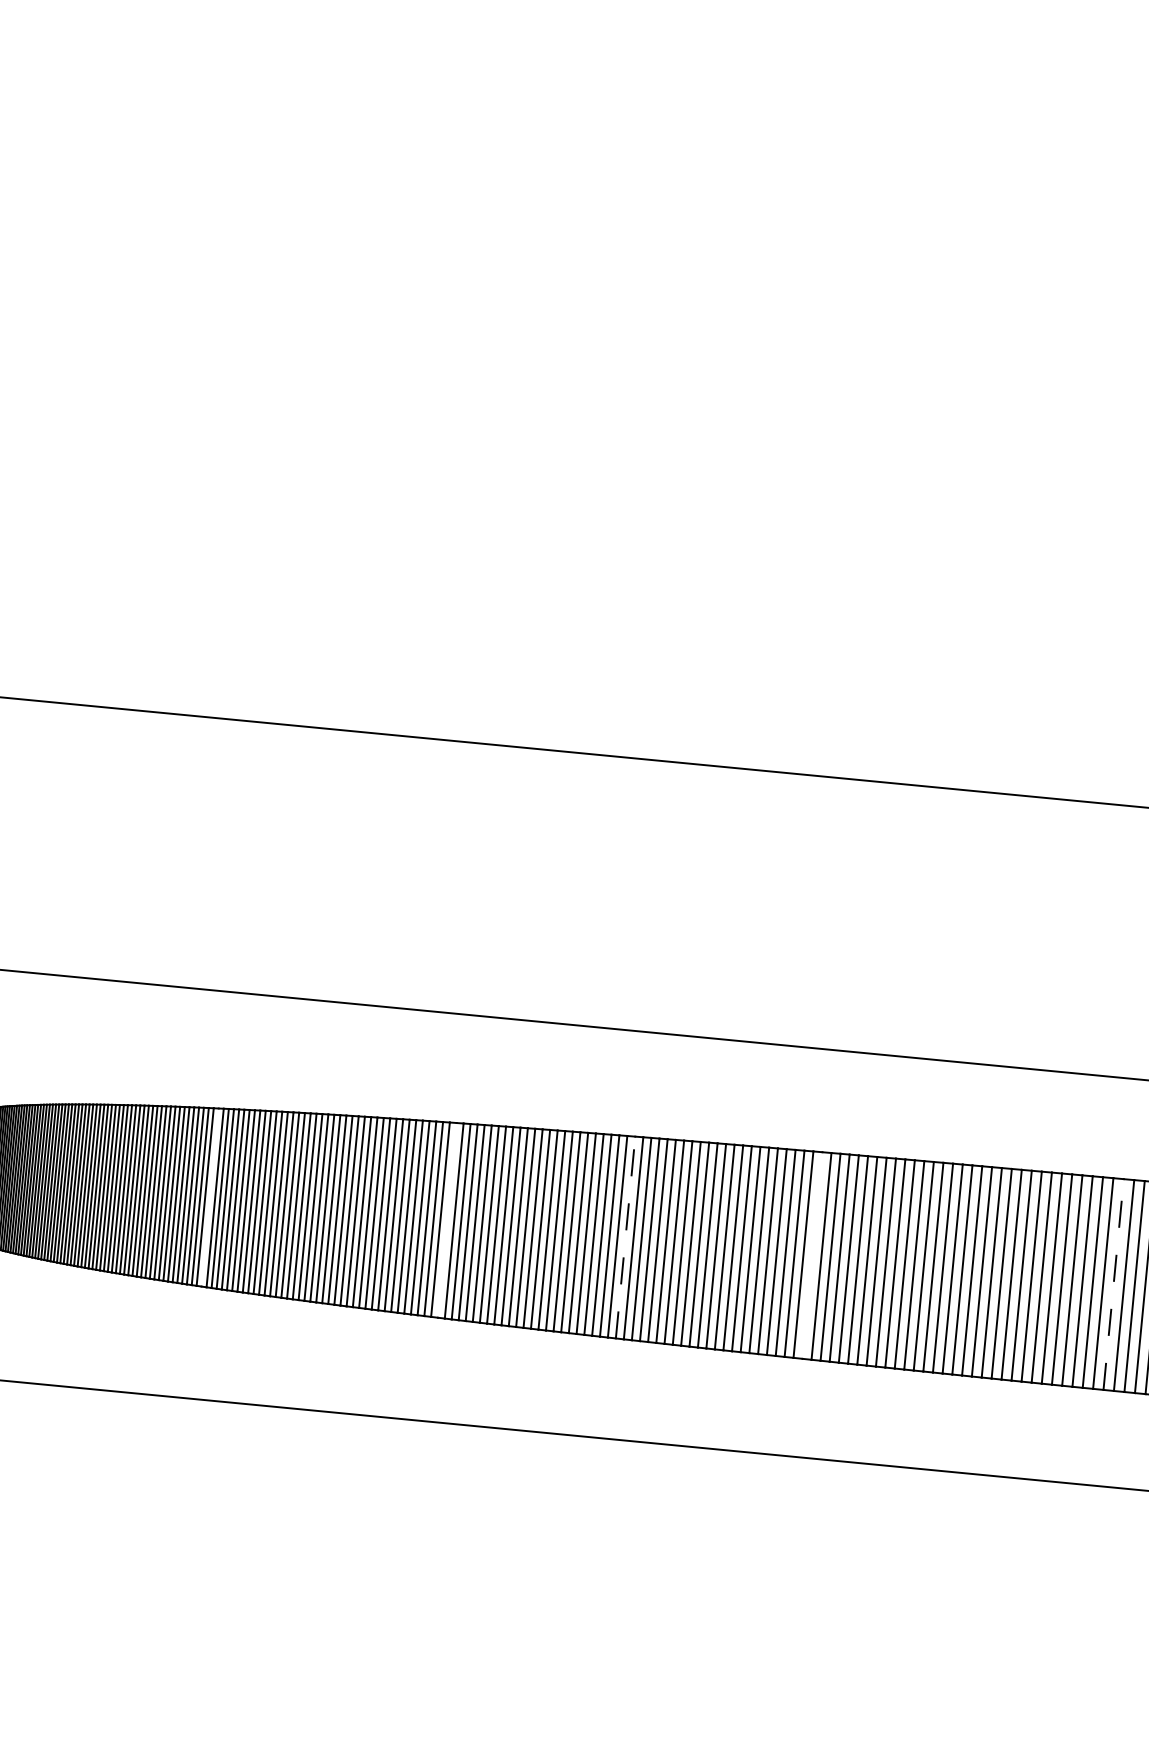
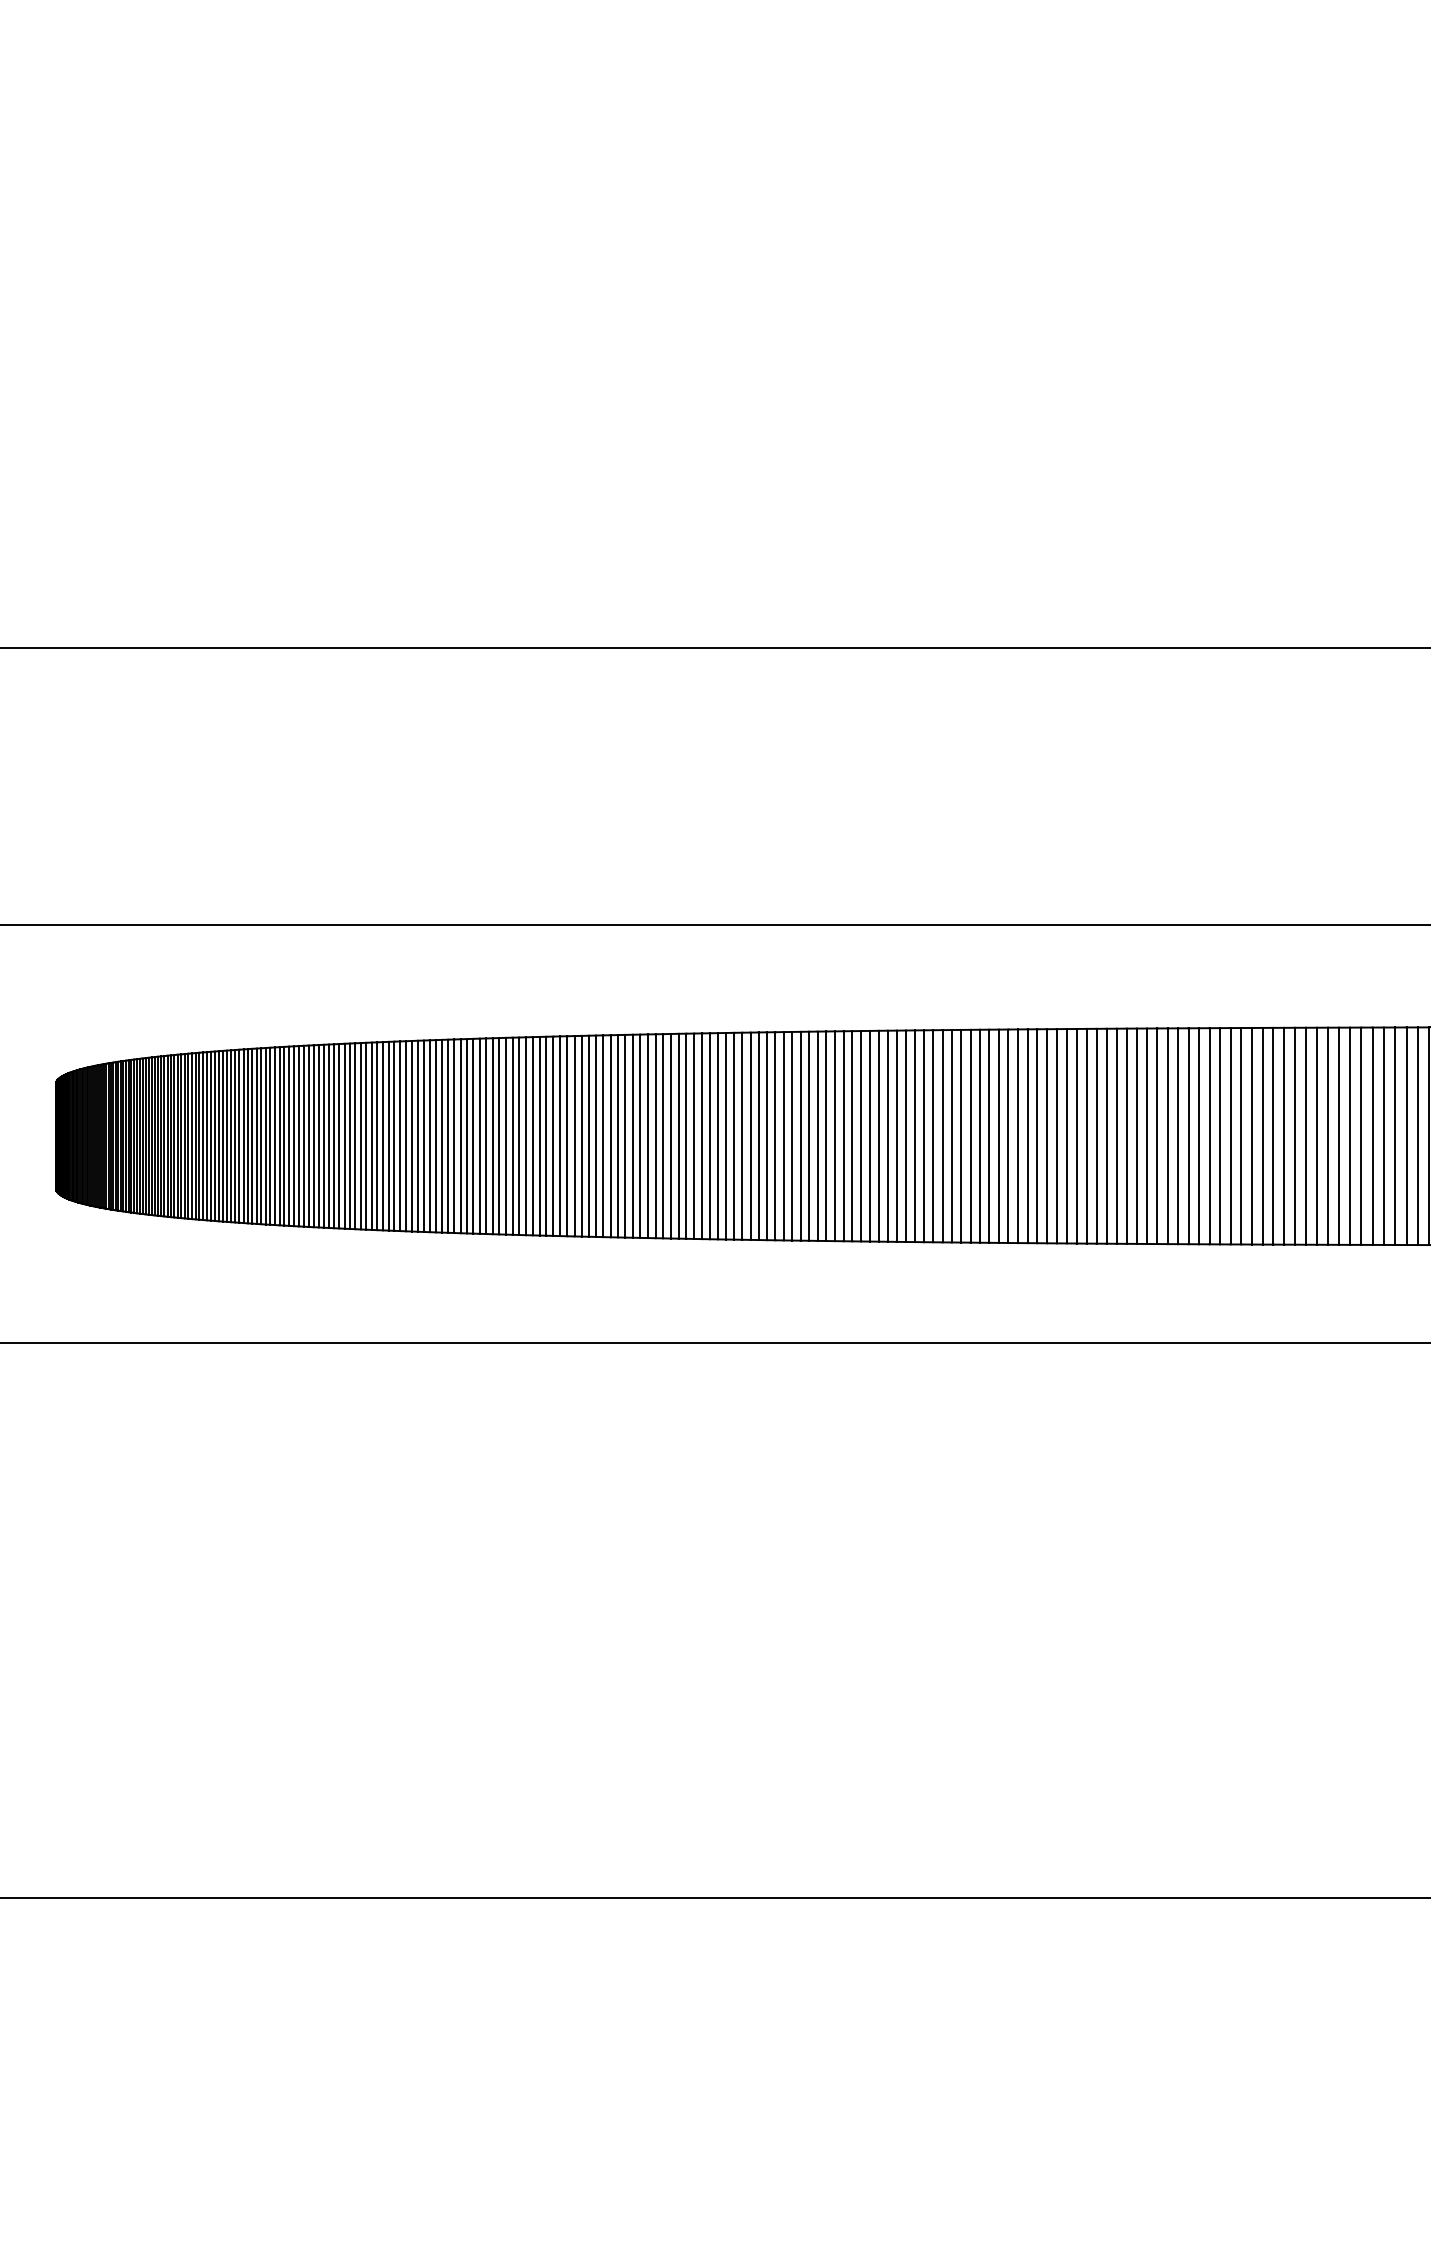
line: (209, 1196) -> (323, 1135), added
line: (447, 1220) -> (567, 1136), added
line: (625, 1237) -> (750, 1136), dashed -> solid
line: (812, 1255) -> (942, 1136), added
line: (1113, 1283) -> (1251, 1135), dashed -> solid

